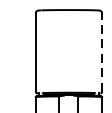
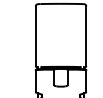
line: (102, 52) -> (86, 36), dashed -> solid

